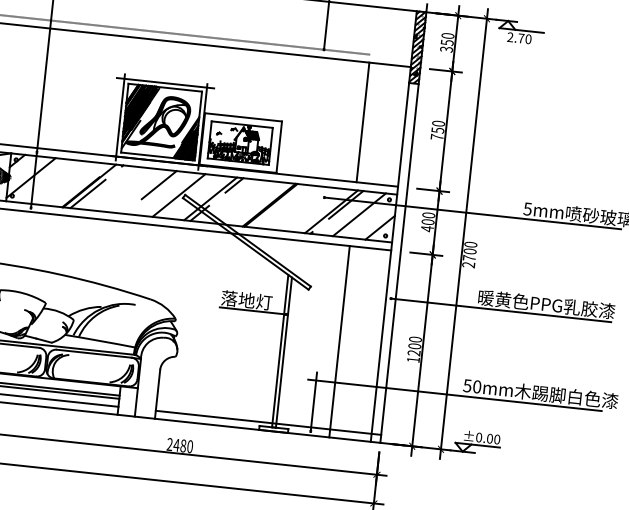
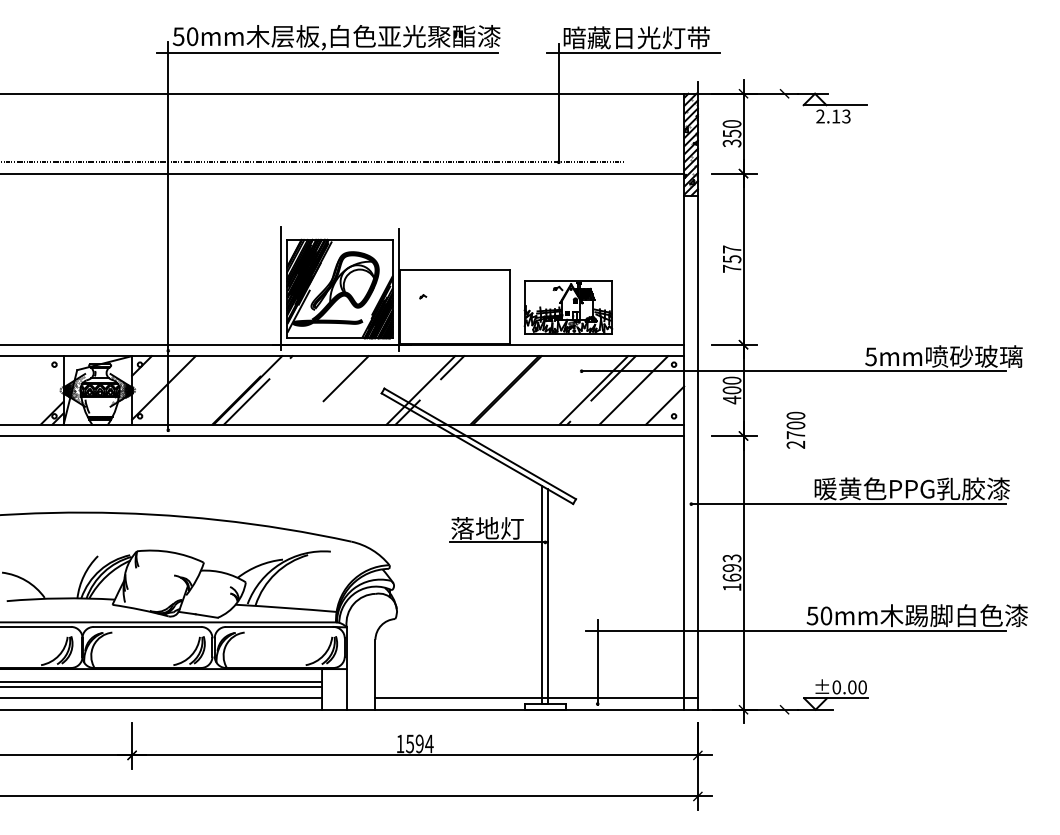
text: (525, 38) -> (841, 116), 2.70 -> 2.13
line: (165, 83) -> (339, 233), removed
line: (362, 121) -> (624, 258), removed
text: (438, 123) -> (731, 249), 750 -> 757
part: (240, 143) -> (568, 307), moved
line: (178, 195) -> (375, 390), removed
line: (463, 233) -> (784, 401), removed
line: (339, 341) -> (624, 572), removed
text: (414, 345) -> (731, 567), 1200 -> 1693
text: (179, 445) -> (414, 743), 2480 -> 1594

